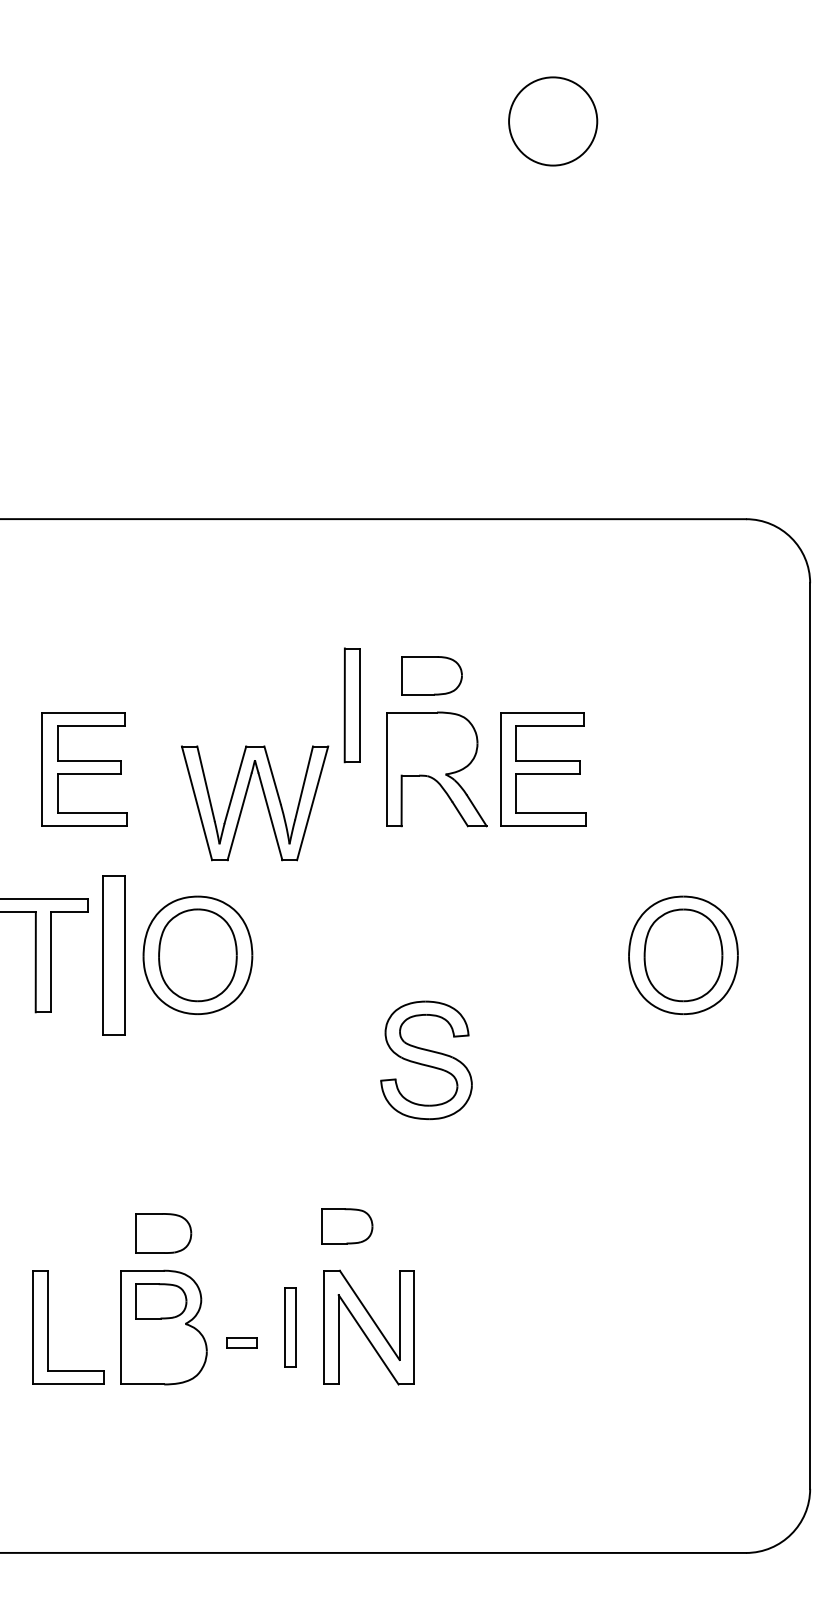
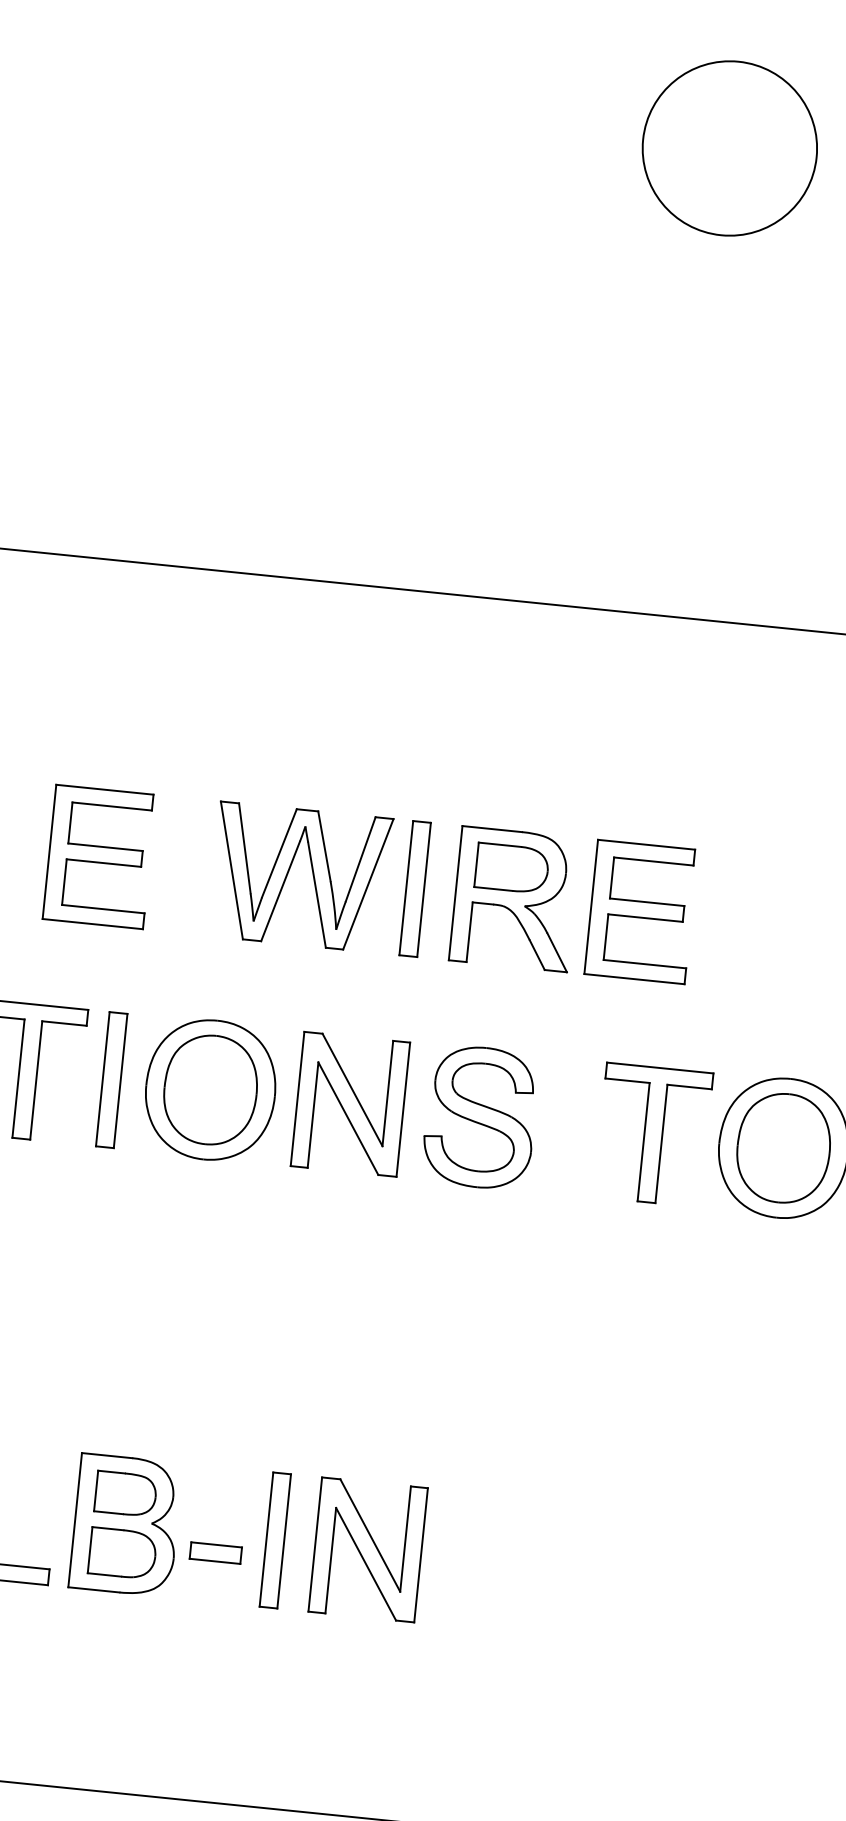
circle: (552, 120) -> (729, 147), size x1.67
part: (431, 675) -> (511, 868), moved
part: (351, 705) -> (414, 889), moved
part: (264, 799) -> (312, 873), moved
part: (114, 955) -> (112, 1080), size x0.71
part: (316, 955) -> (350, 1104), added
part: (572, 955) -> (652, 1135), added
part: (426, 1059) -> (480, 1116), moved
part: (347, 1226) -> (354, 1428), removed
part: (163, 1233) -> (122, 1553), moved
part: (290, 1327) -> (275, 1540), size x1.43
part: (241, 1342) -> (215, 1552), size x1.43

